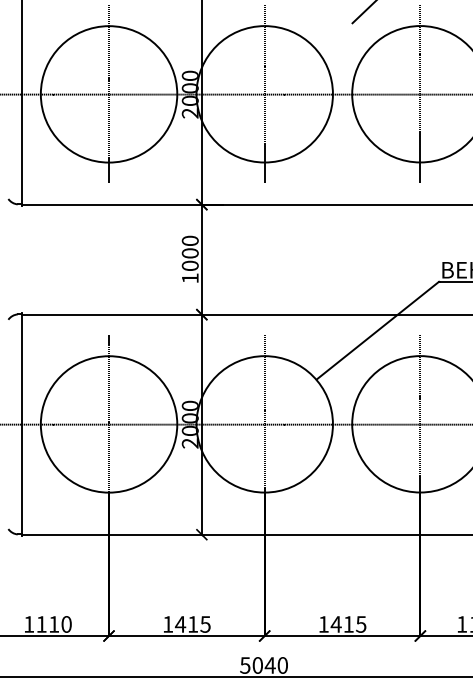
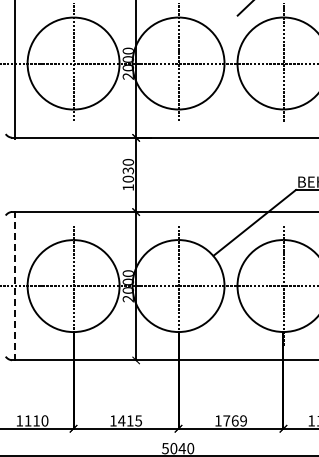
text: (190, 252) -> (128, 170), 1000 -> 1030
line: (21, 425) -> (14, 286), solid -> dashed
text: (347, 623) -> (234, 420), 1415 -> 1769

